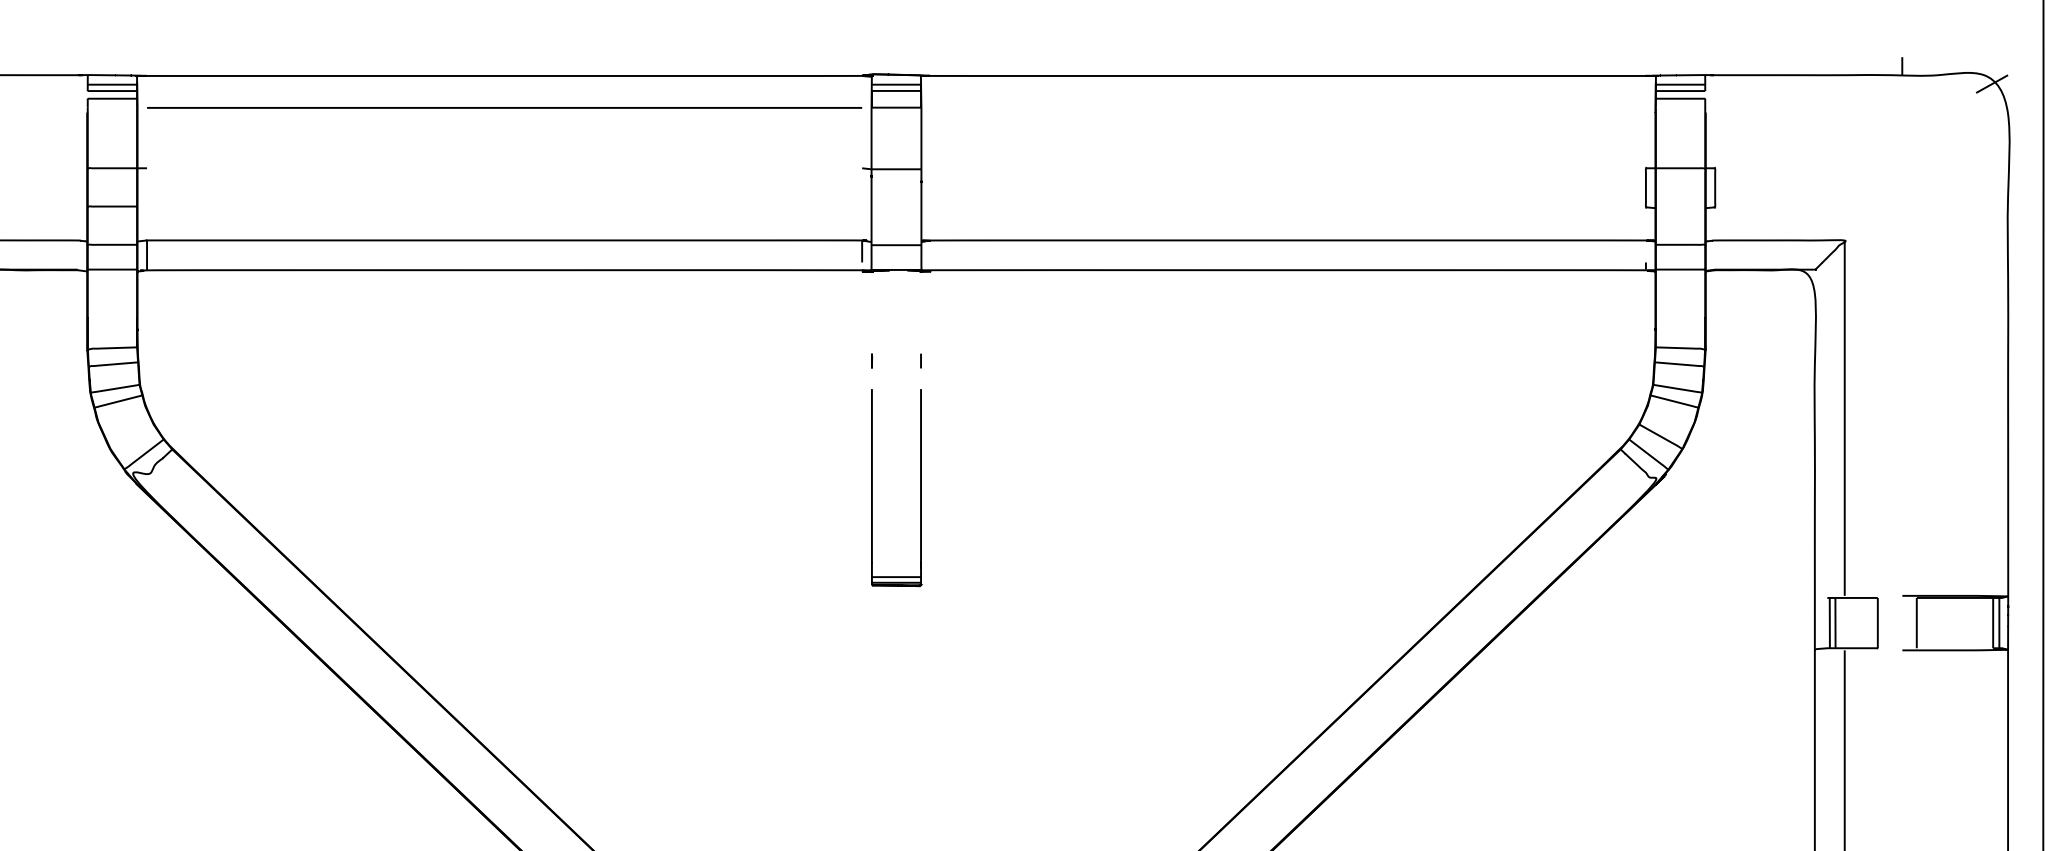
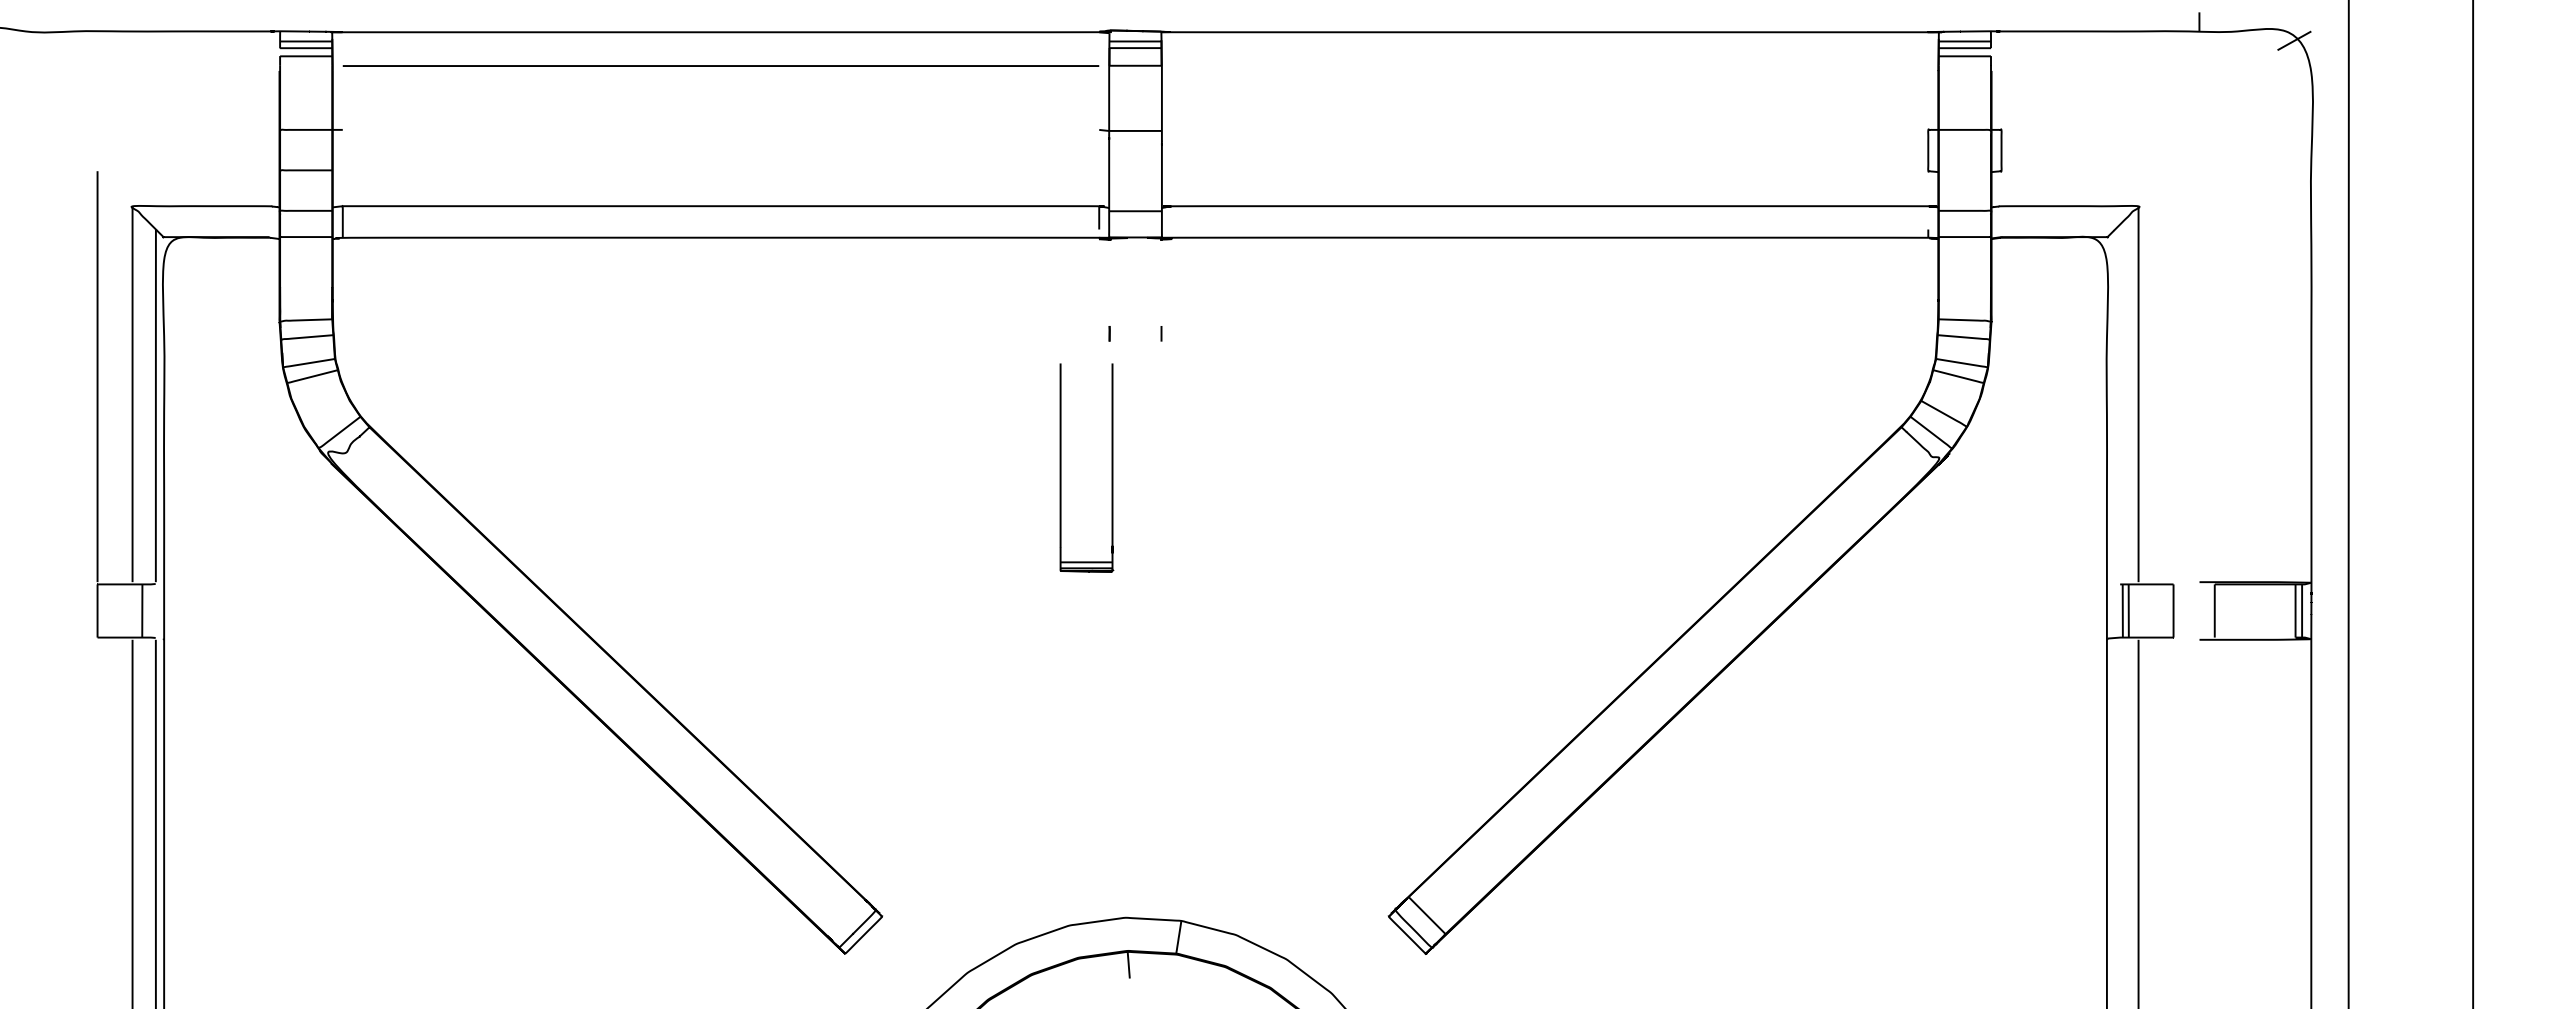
part: (872, 487) -> (1061, 467), moved

